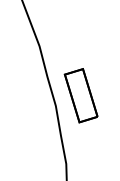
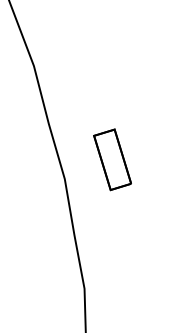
part: (80, 95) -> (111, 159), size x0.6

